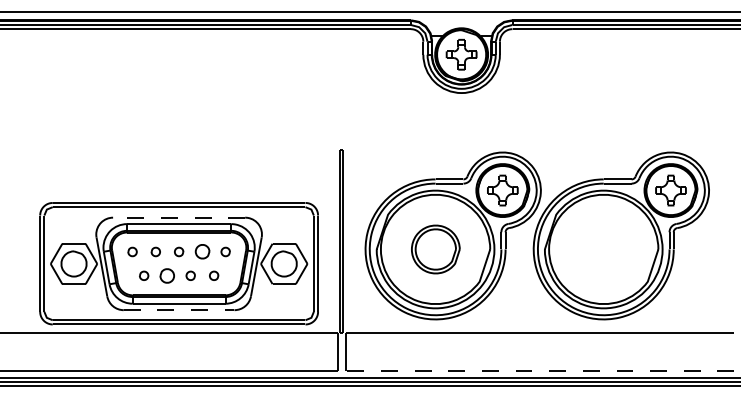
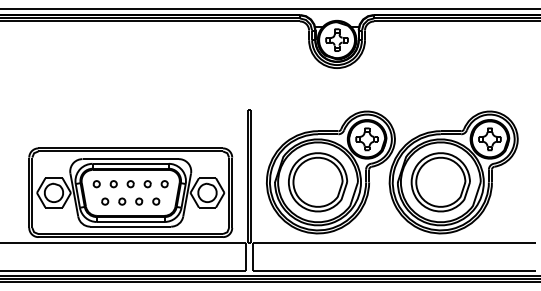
line: (178, 218) -> (130, 159), dashed -> solid
part: (436, 249) -> (318, 182), size x1.67
part: (603, 249) -> (440, 182), added
part: (202, 252) -> (147, 184), size x0.62
part: (167, 275) -> (122, 201), size x0.62
line: (180, 309) -> (131, 226), dashed -> solid
line: (540, 370) -> (394, 270), dashed -> solid

